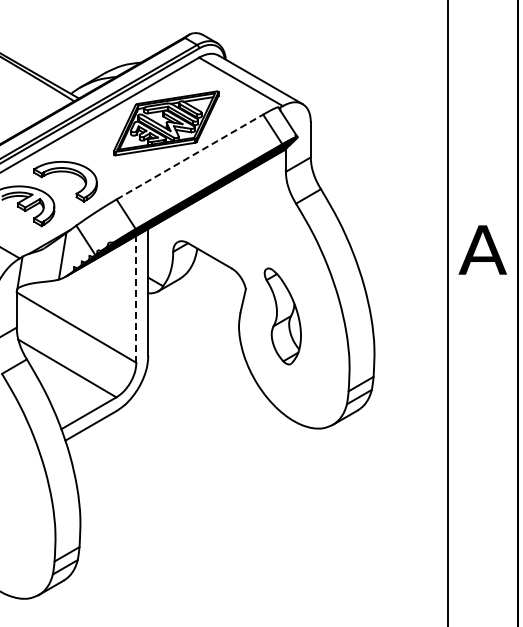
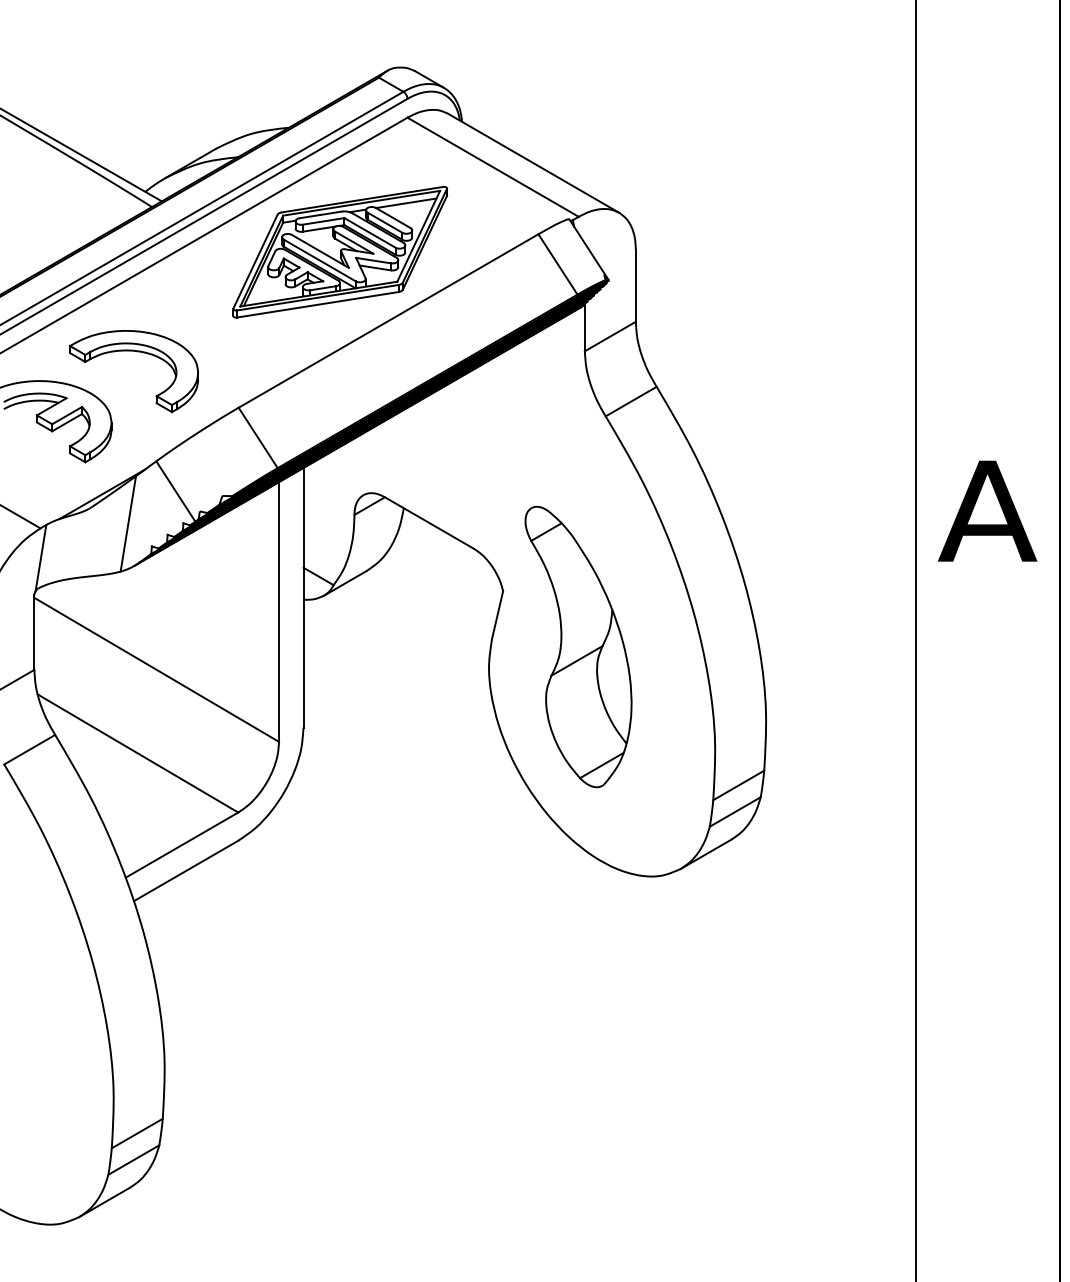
line: (189, 157) -> (387, 321), dashed -> solid
line: (136, 298) -> (279, 610), dashed -> solid
part: (282, 316) -> (577, 647), size x1.43

